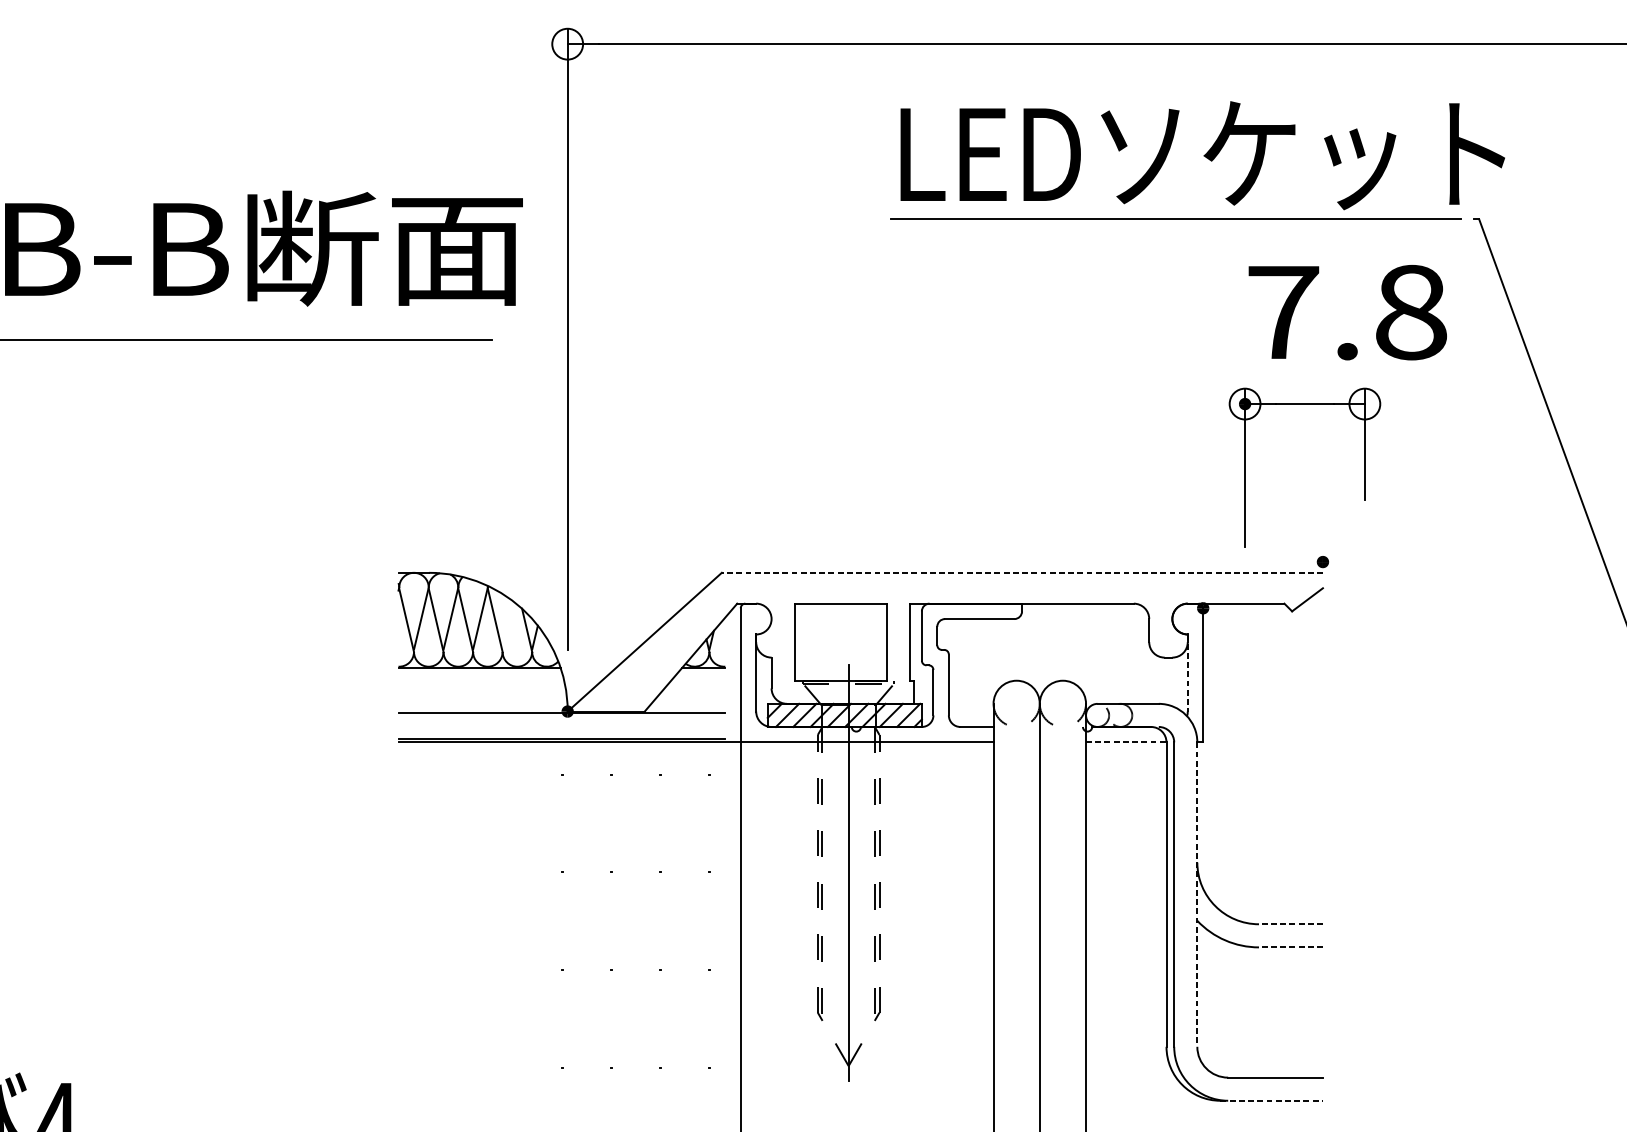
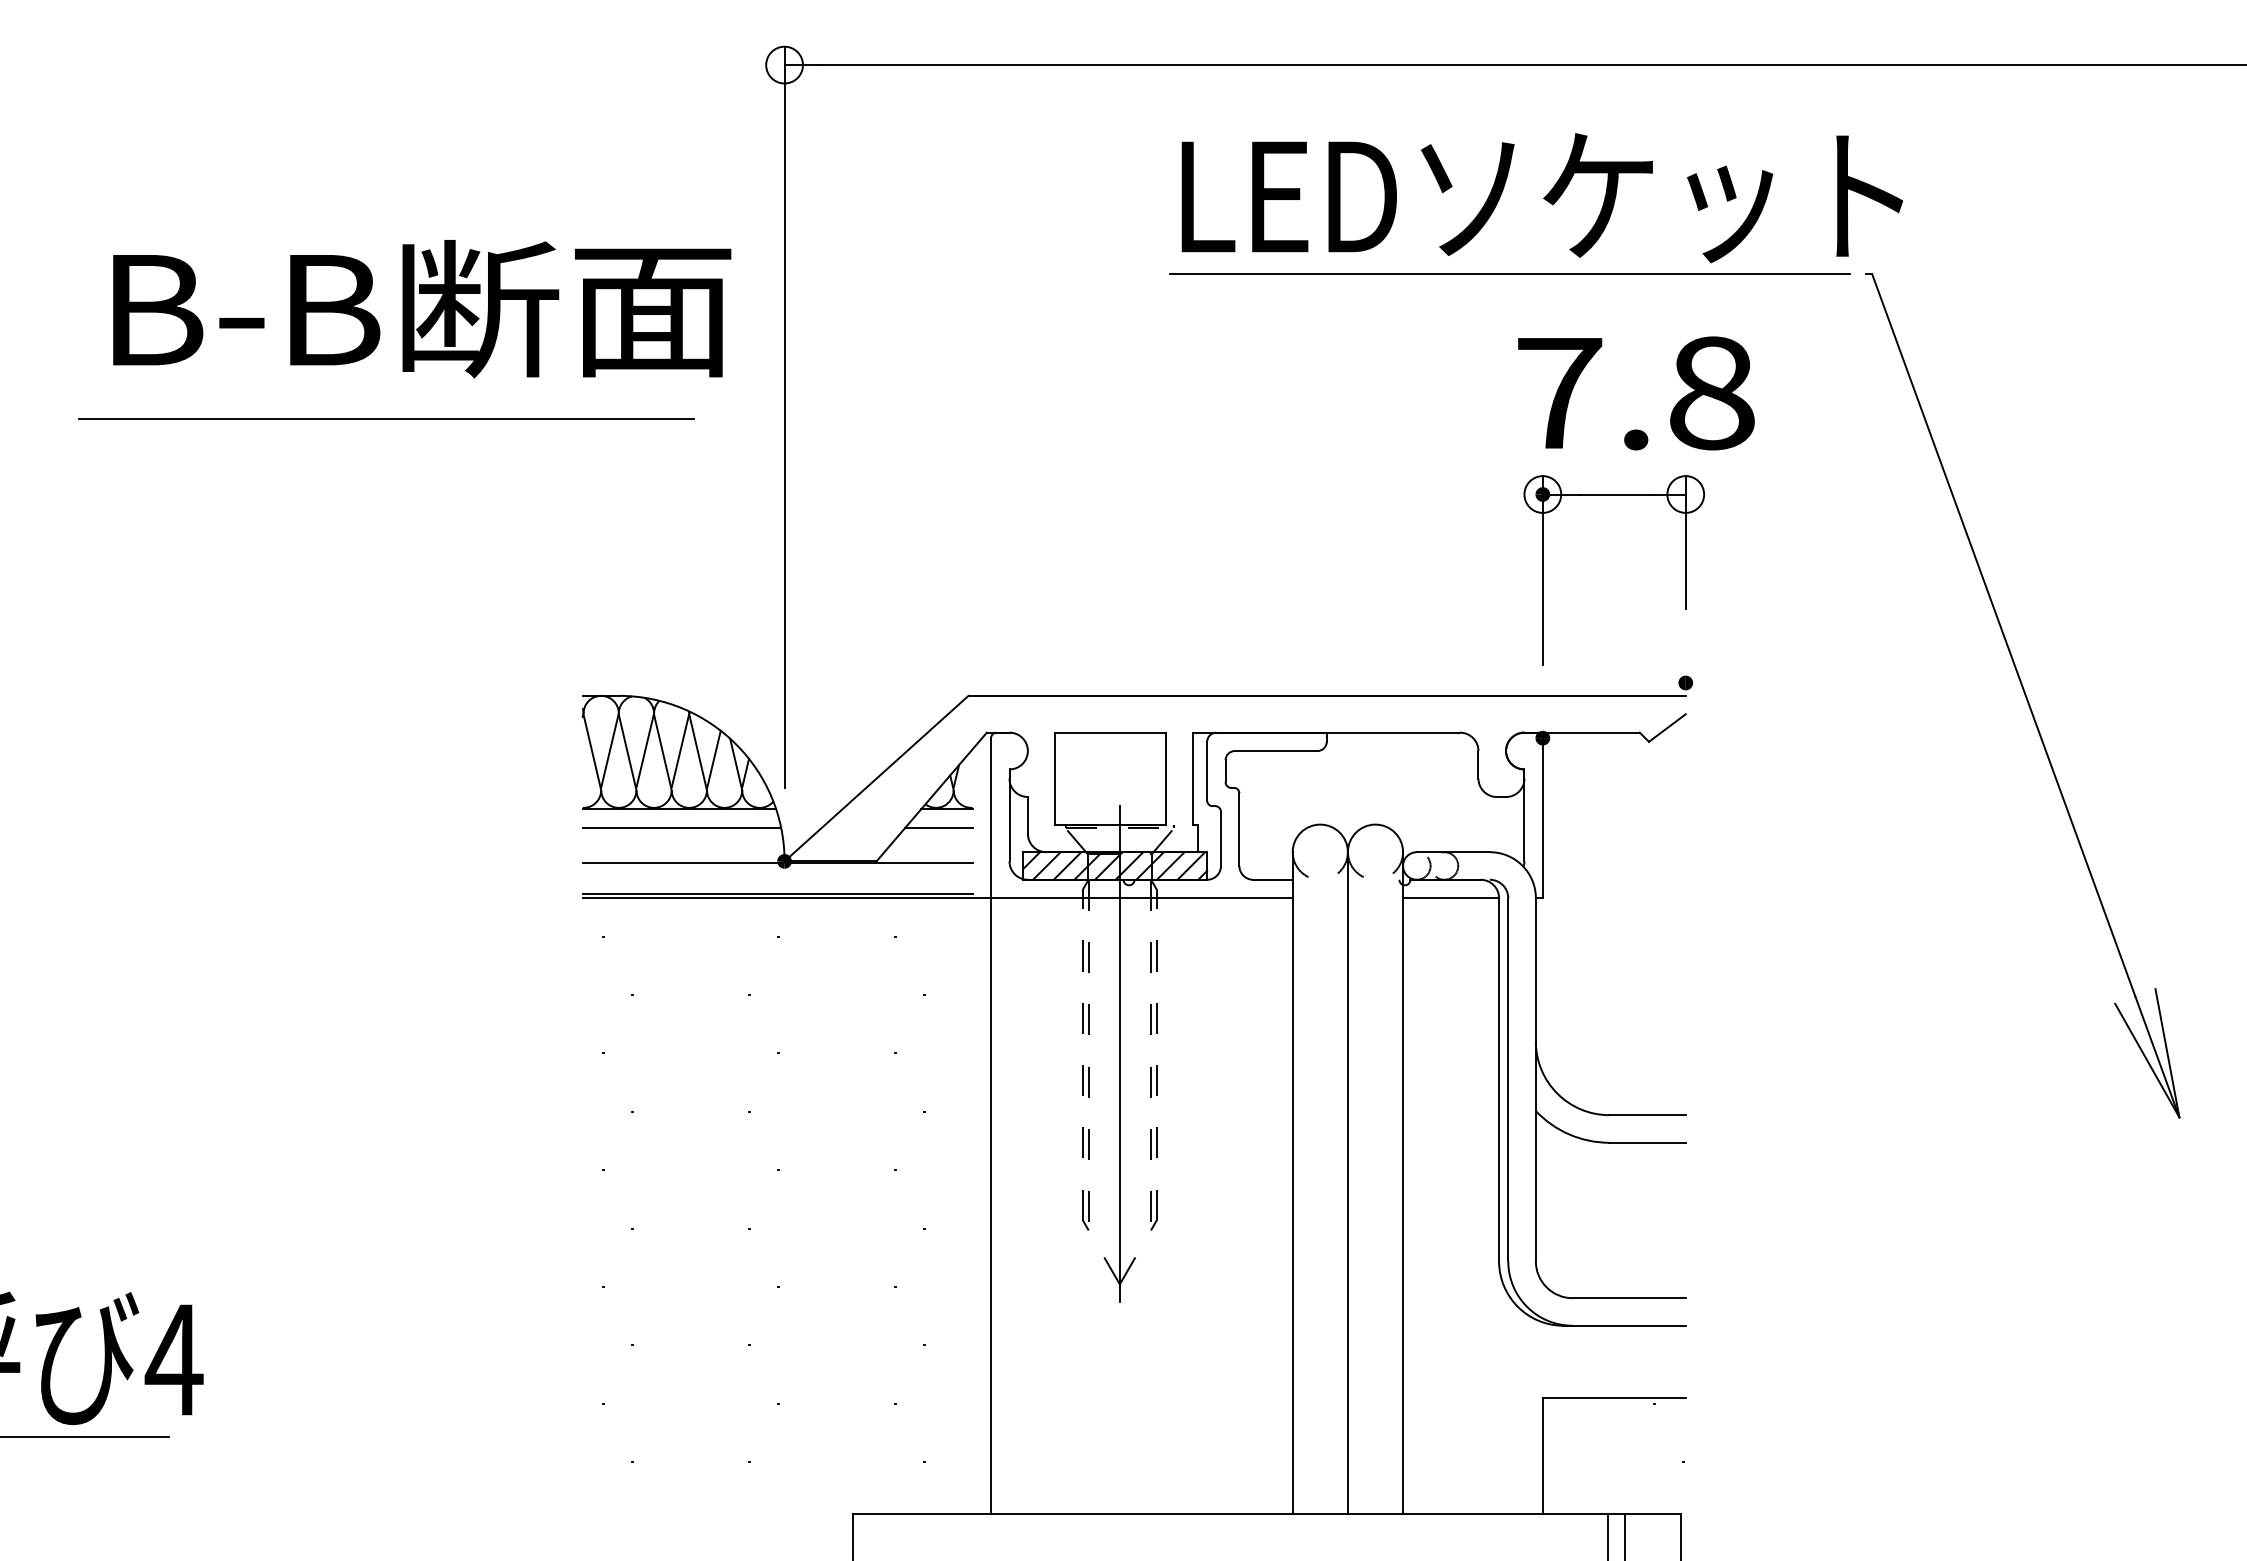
text: (1347, 312) -> (1636, 393), moved
part: (1245, 467) -> (1543, 570), moved
line: (1022, 572) -> (1327, 695), dashed -> solid
line: (508, 626) -> (713, 759), added
line: (1187, 673) -> (1524, 815), dashed -> solid
line: (481, 683) -> (681, 827), added
line: (696, 683) -> (938, 827), added
line: (1126, 742) -> (1451, 898), dashed -> solid
line: (1197, 894) -> (1535, 1079), dashed -> solid
line: (1290, 924) -> (1647, 1115), dashed -> solid
line: (1290, 947) -> (1647, 1142), dashed -> solid
line: (1272, 1100) -> (1625, 1325), dashed -> solid

